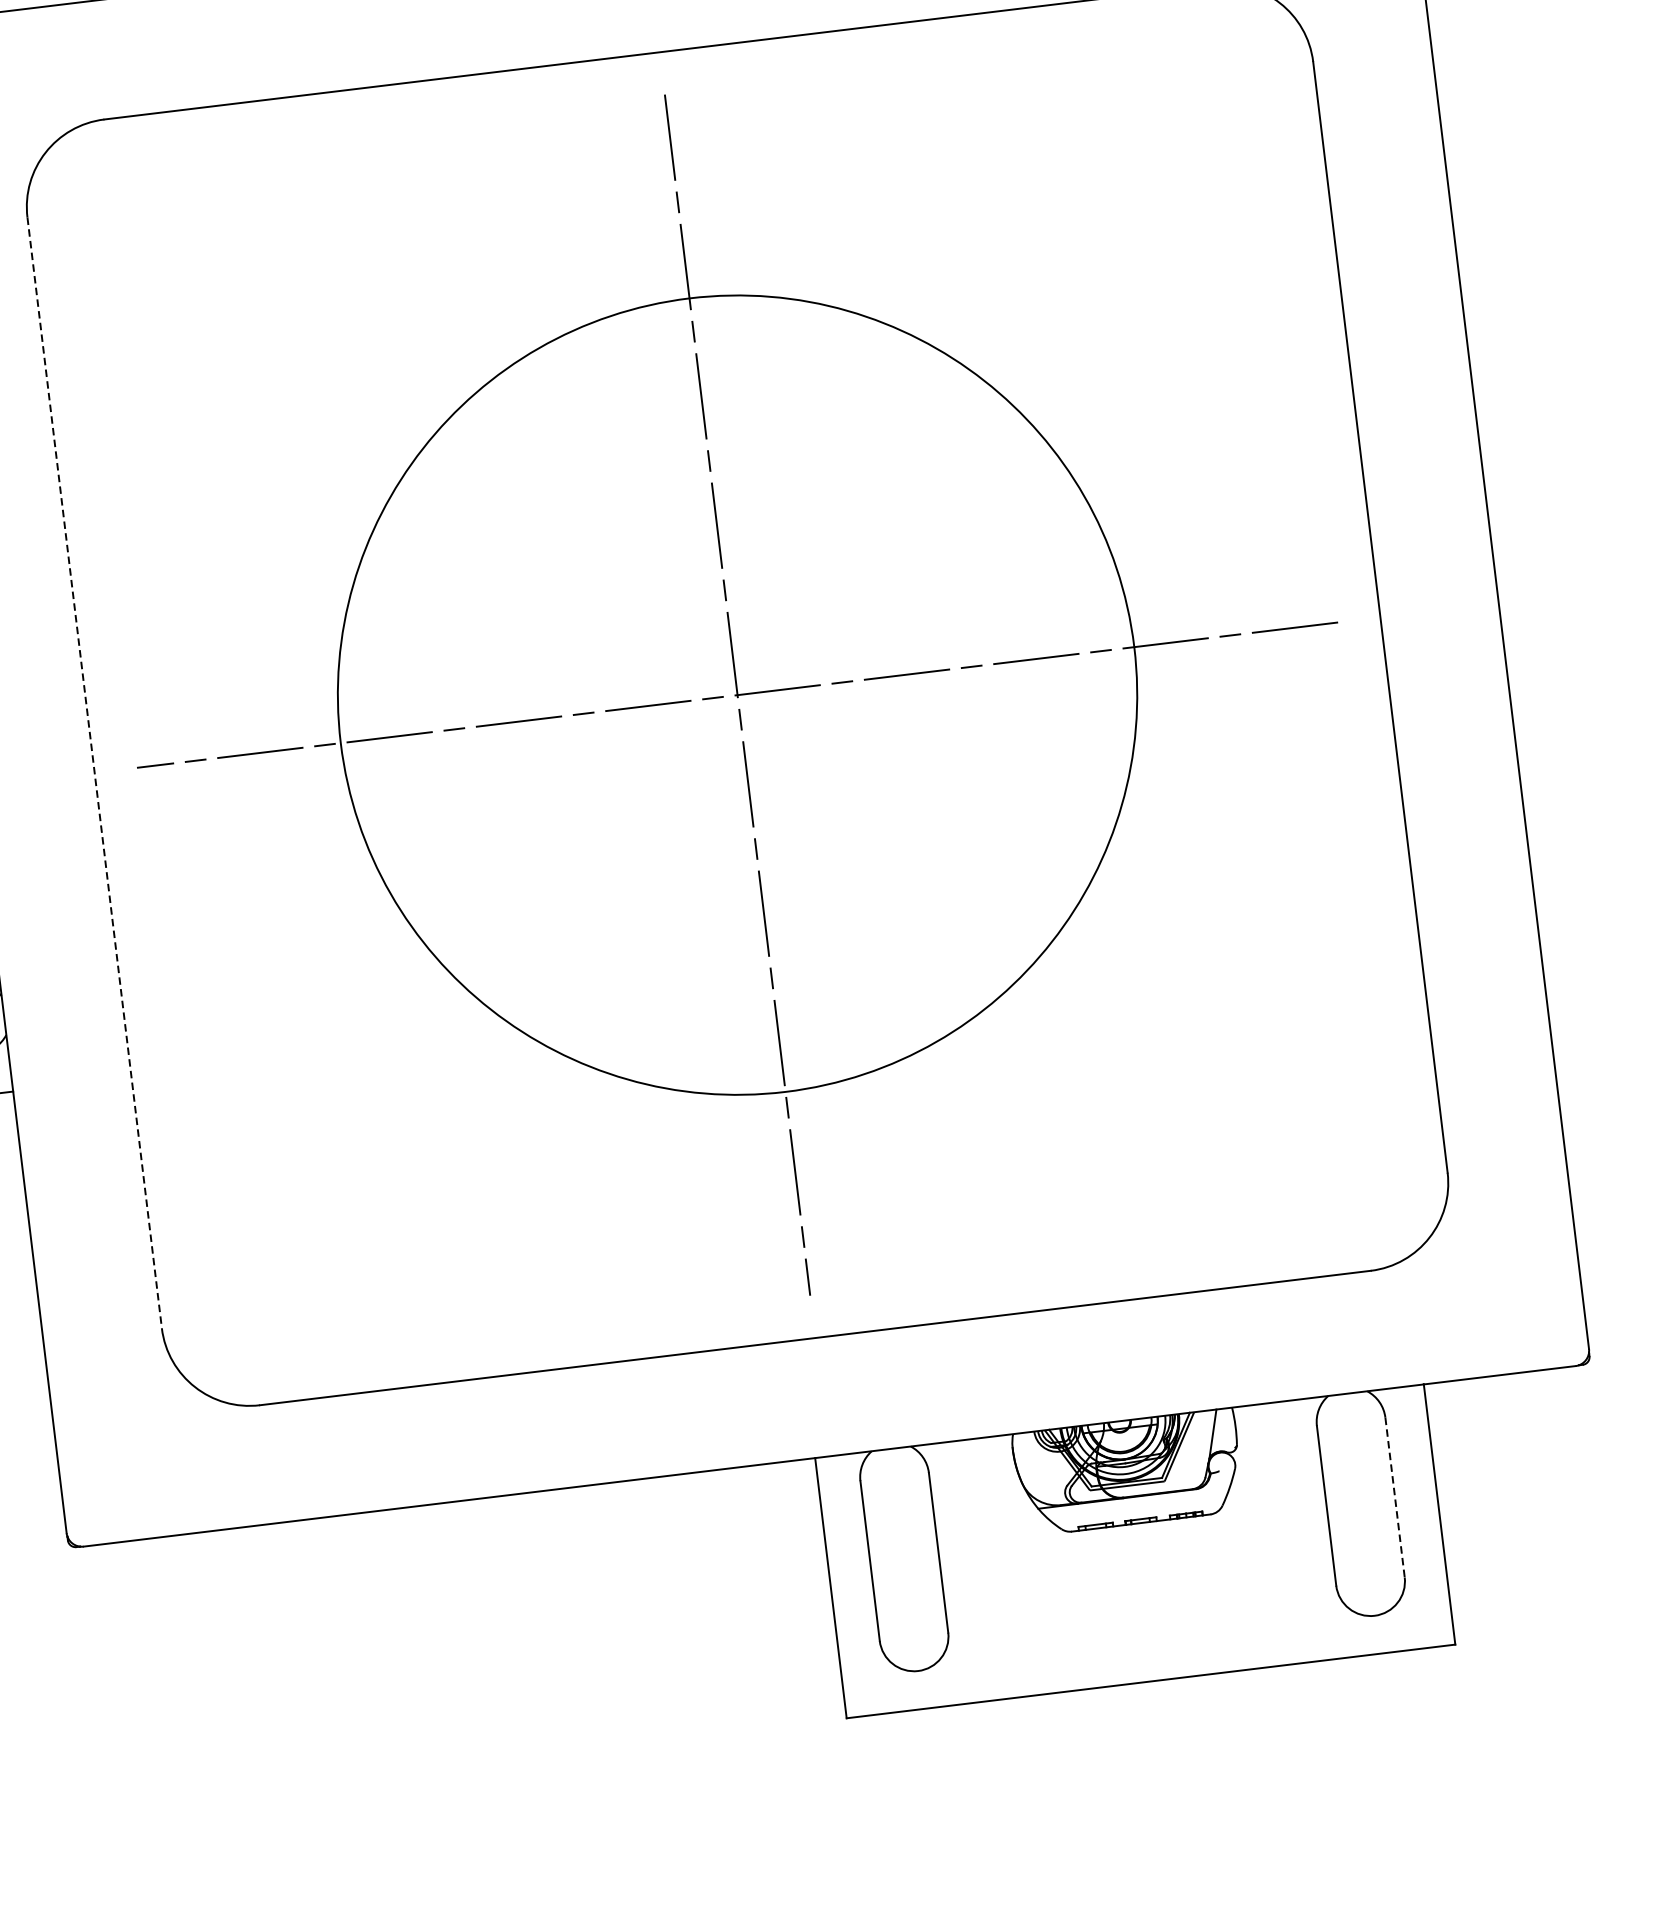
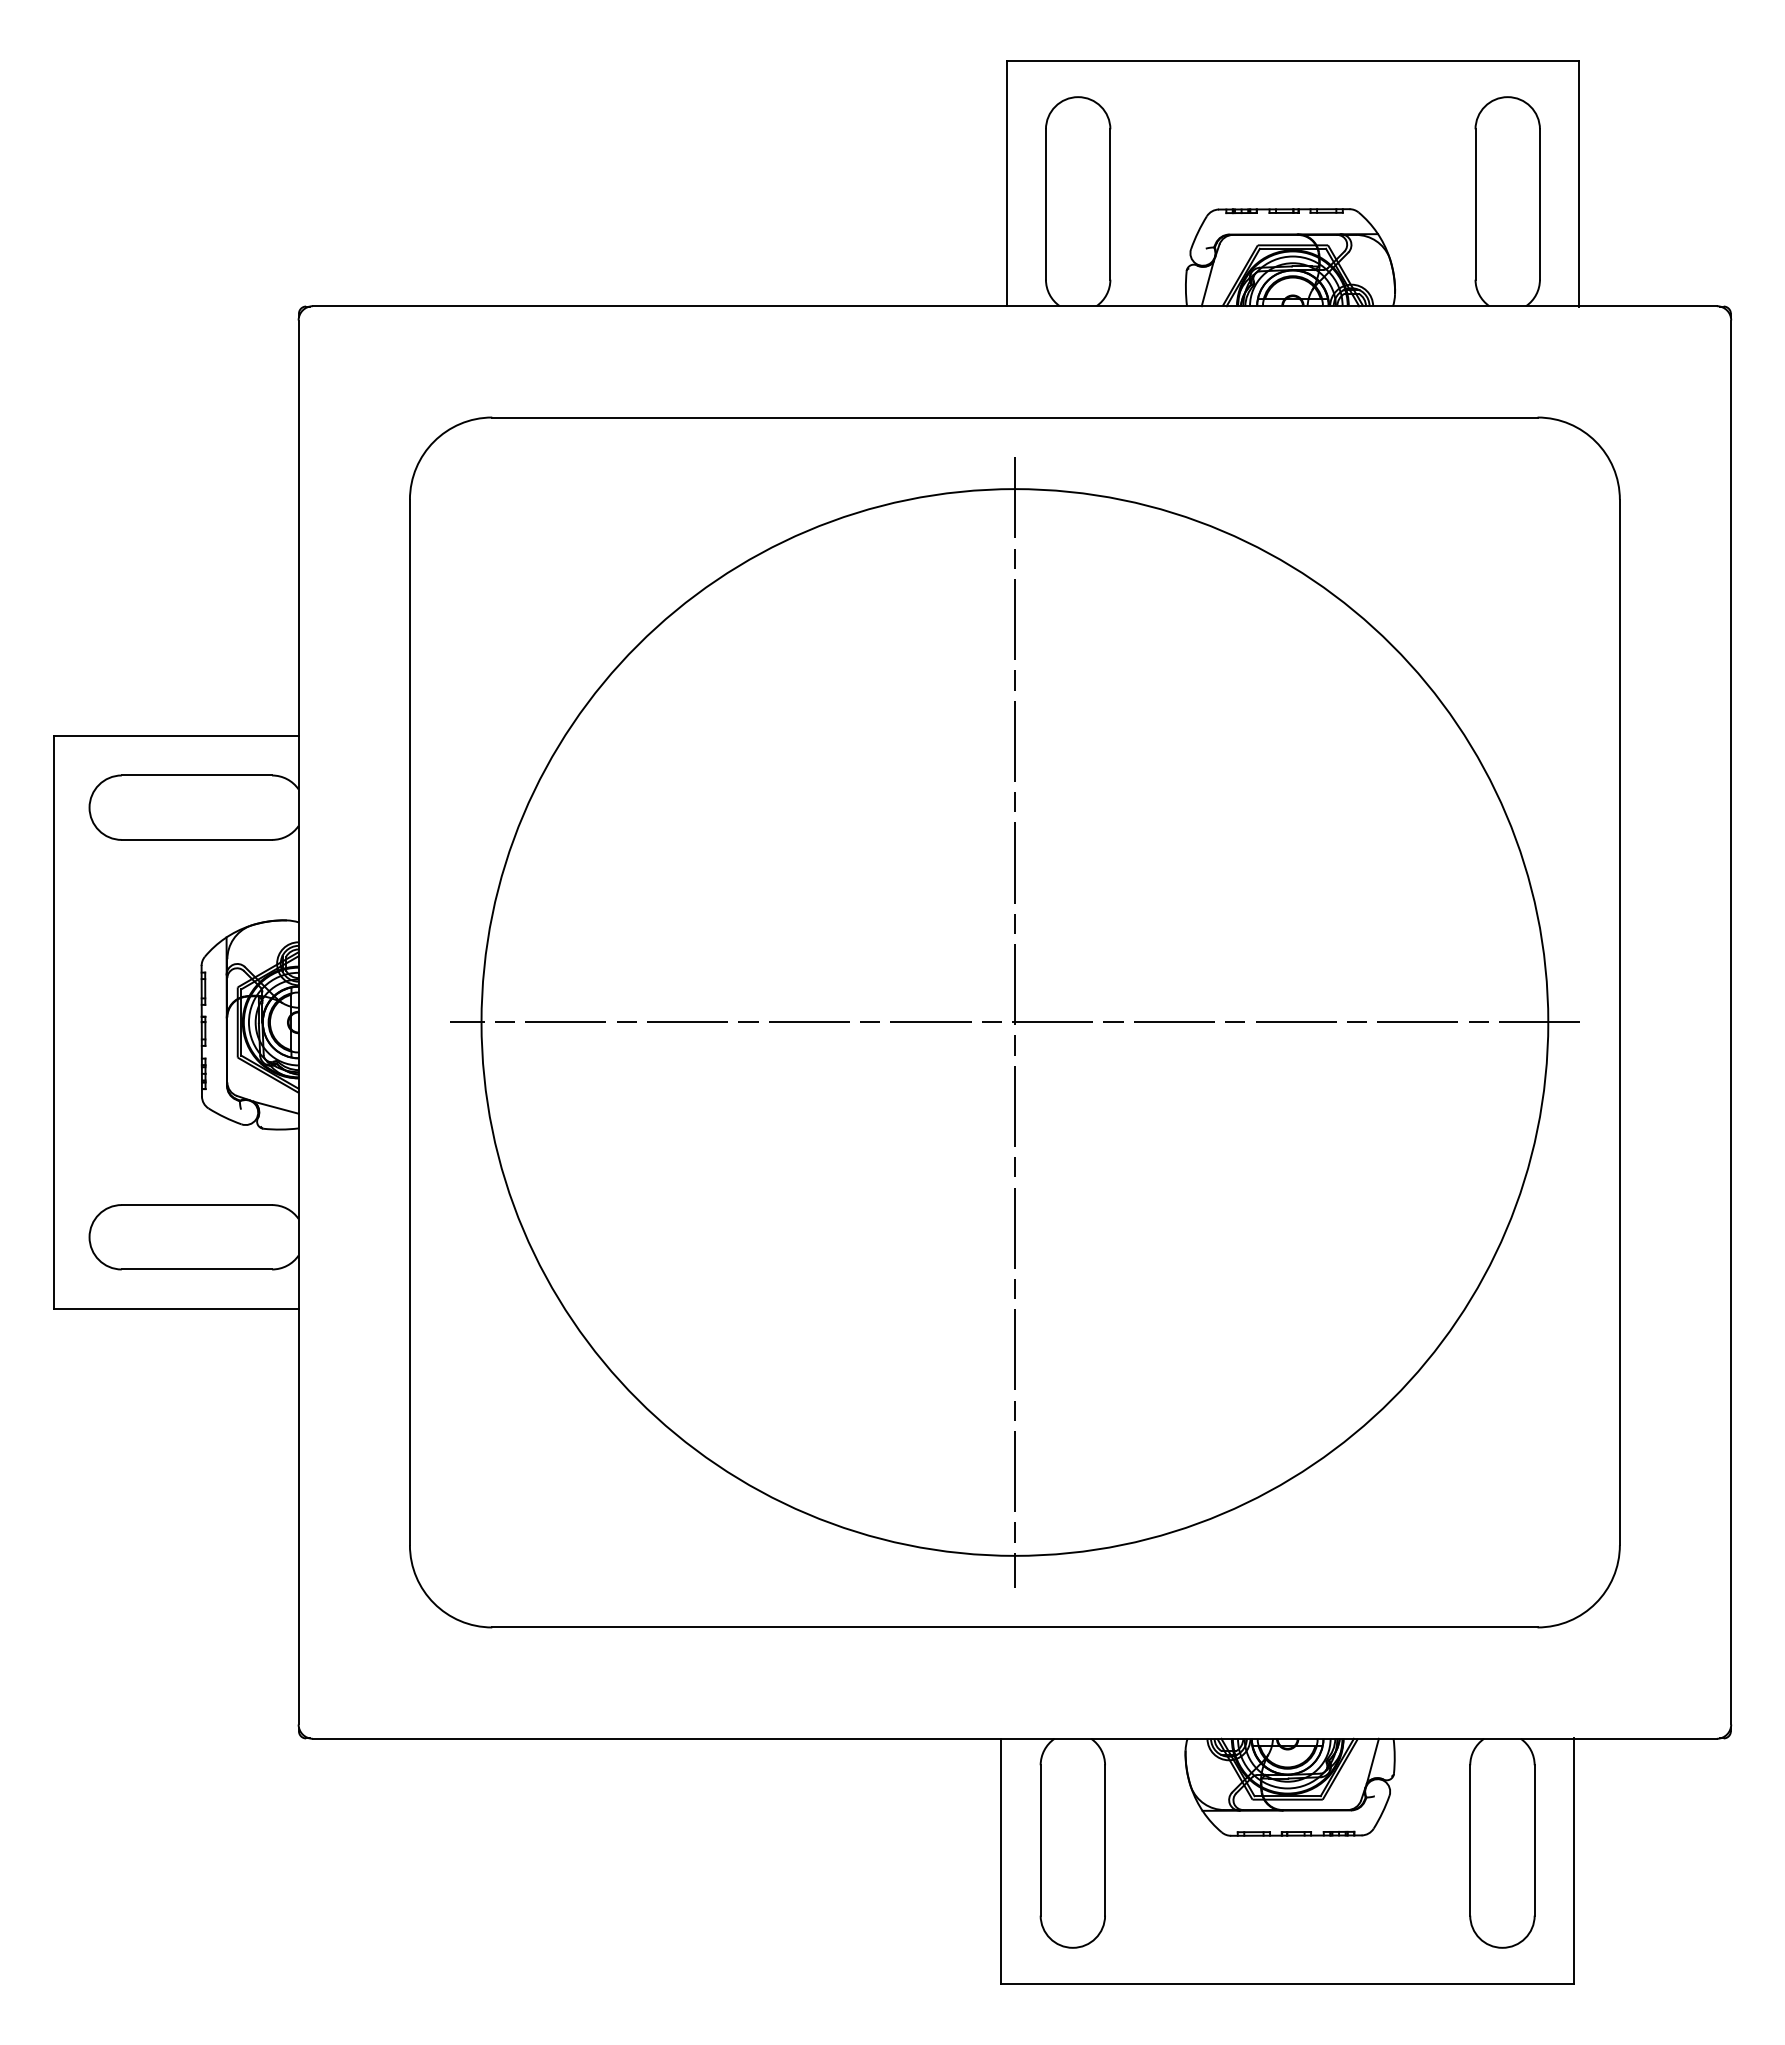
circle: (737, 695) -> (1014, 1022), size x1.43
line: (94, 773) -> (409, 1022), dashed -> solid
line: (1394, 1497) -> (1534, 1840), dashed -> solid

